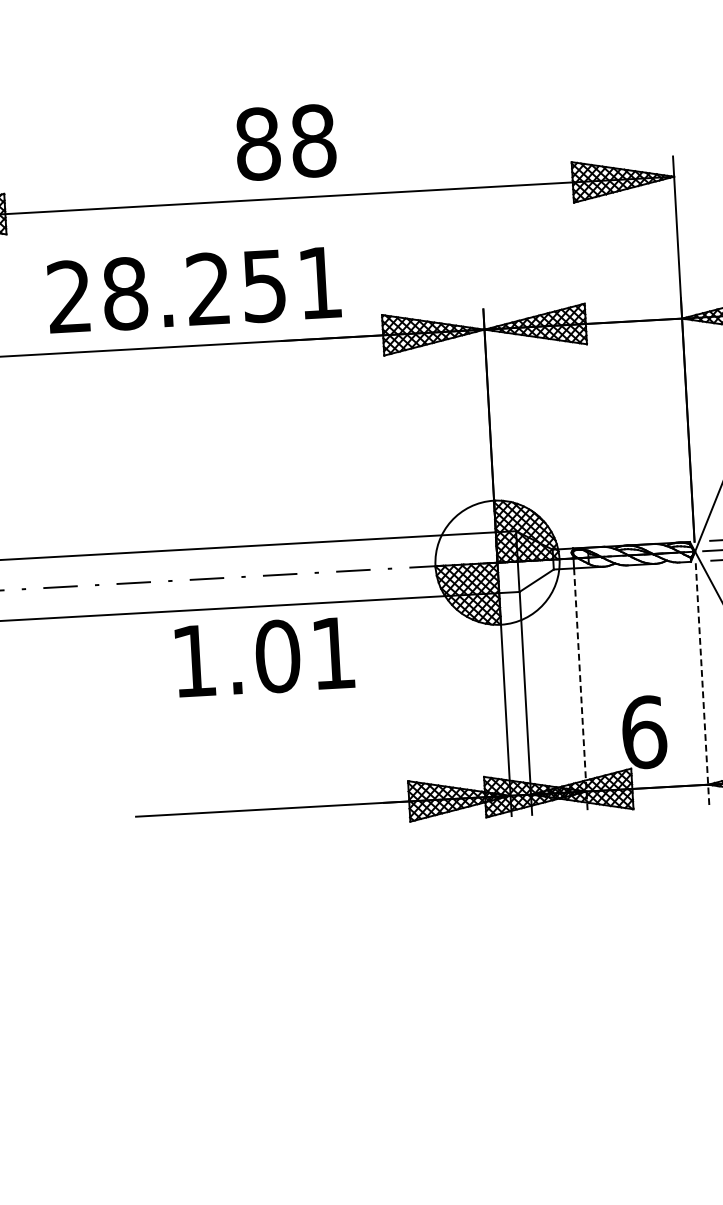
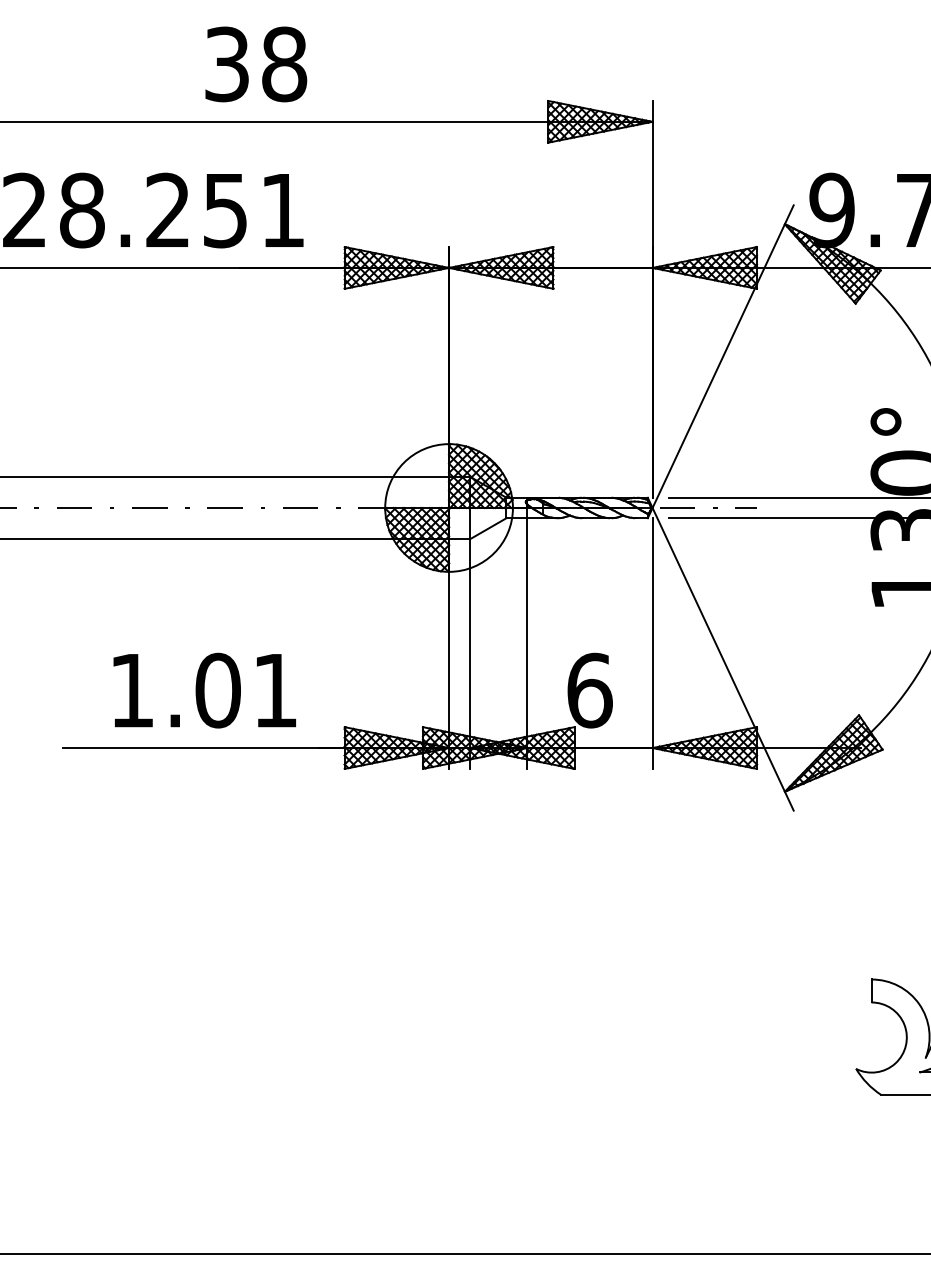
text: (257, 144) -> (226, 64), 88 -> 38
text: (264, 657) -> (204, 690), moved
line: (702, 683) -> (652, 643), dashed -> solid
line: (581, 690) -> (527, 644), dashed -> solid

